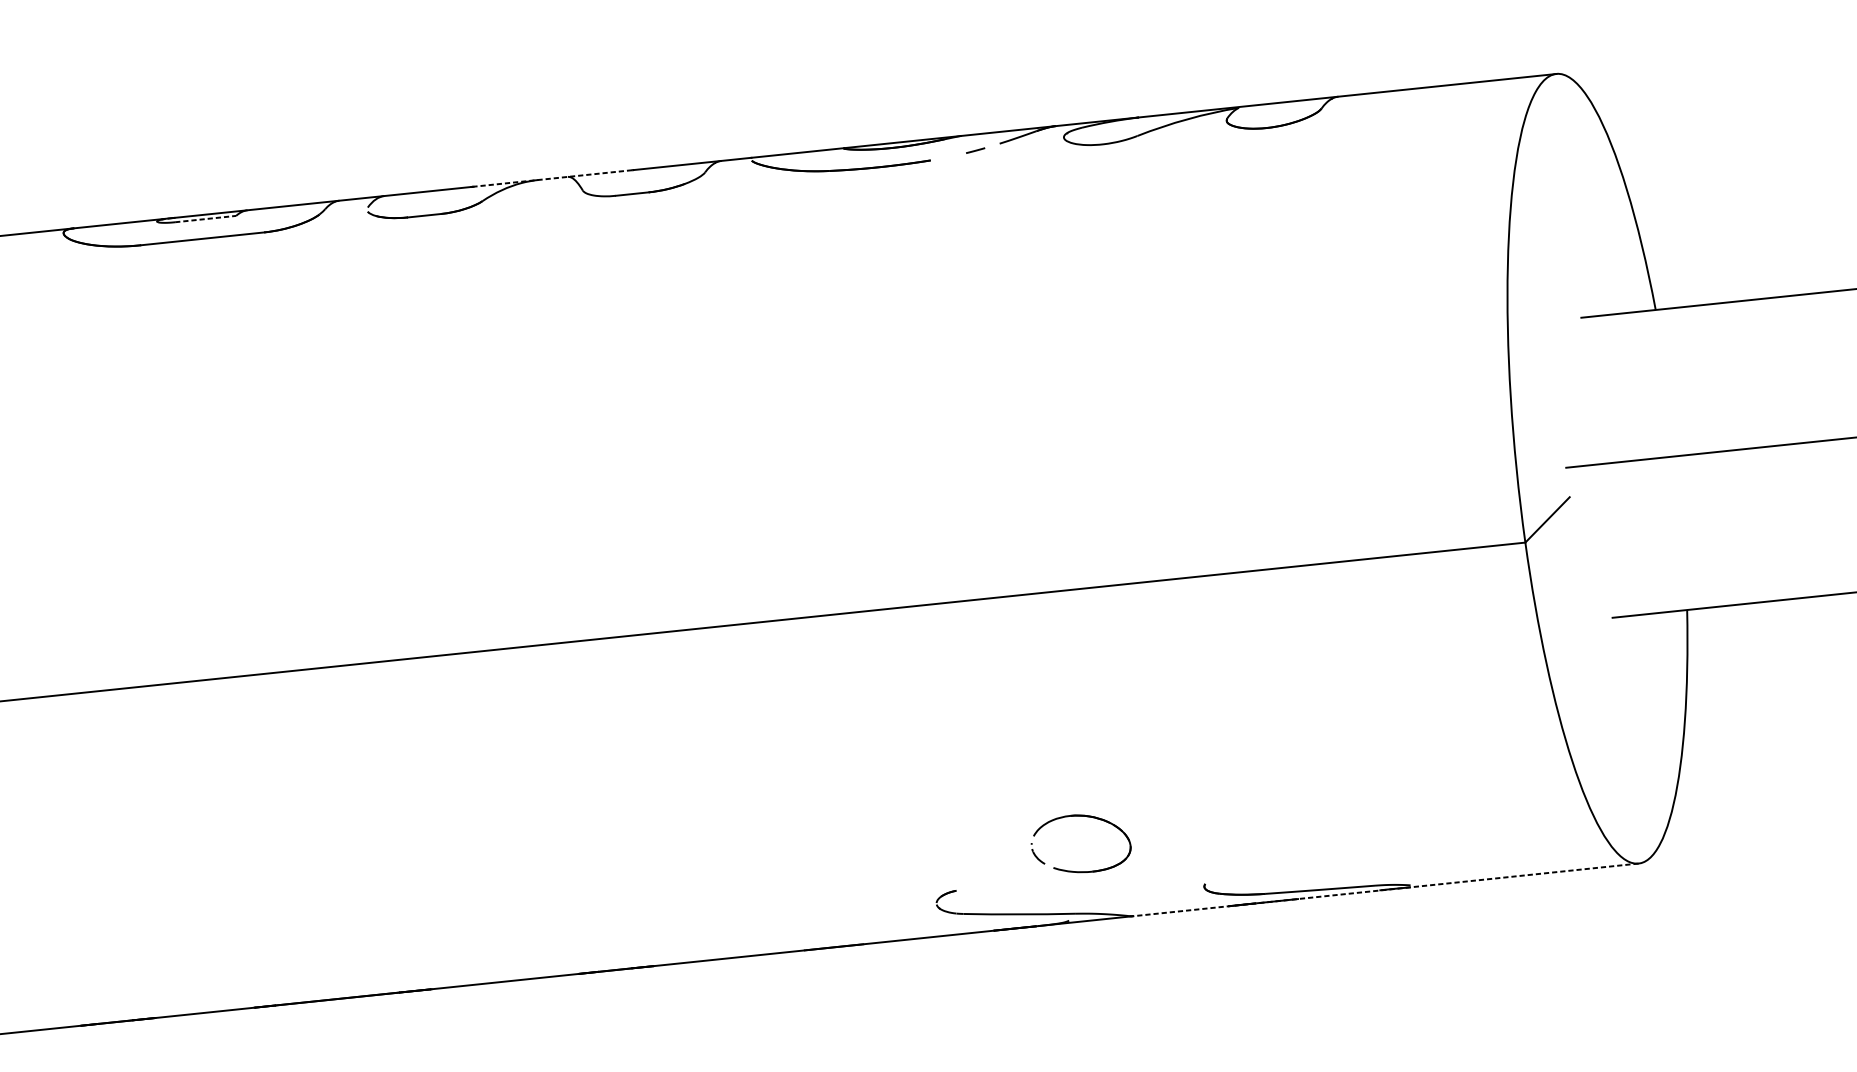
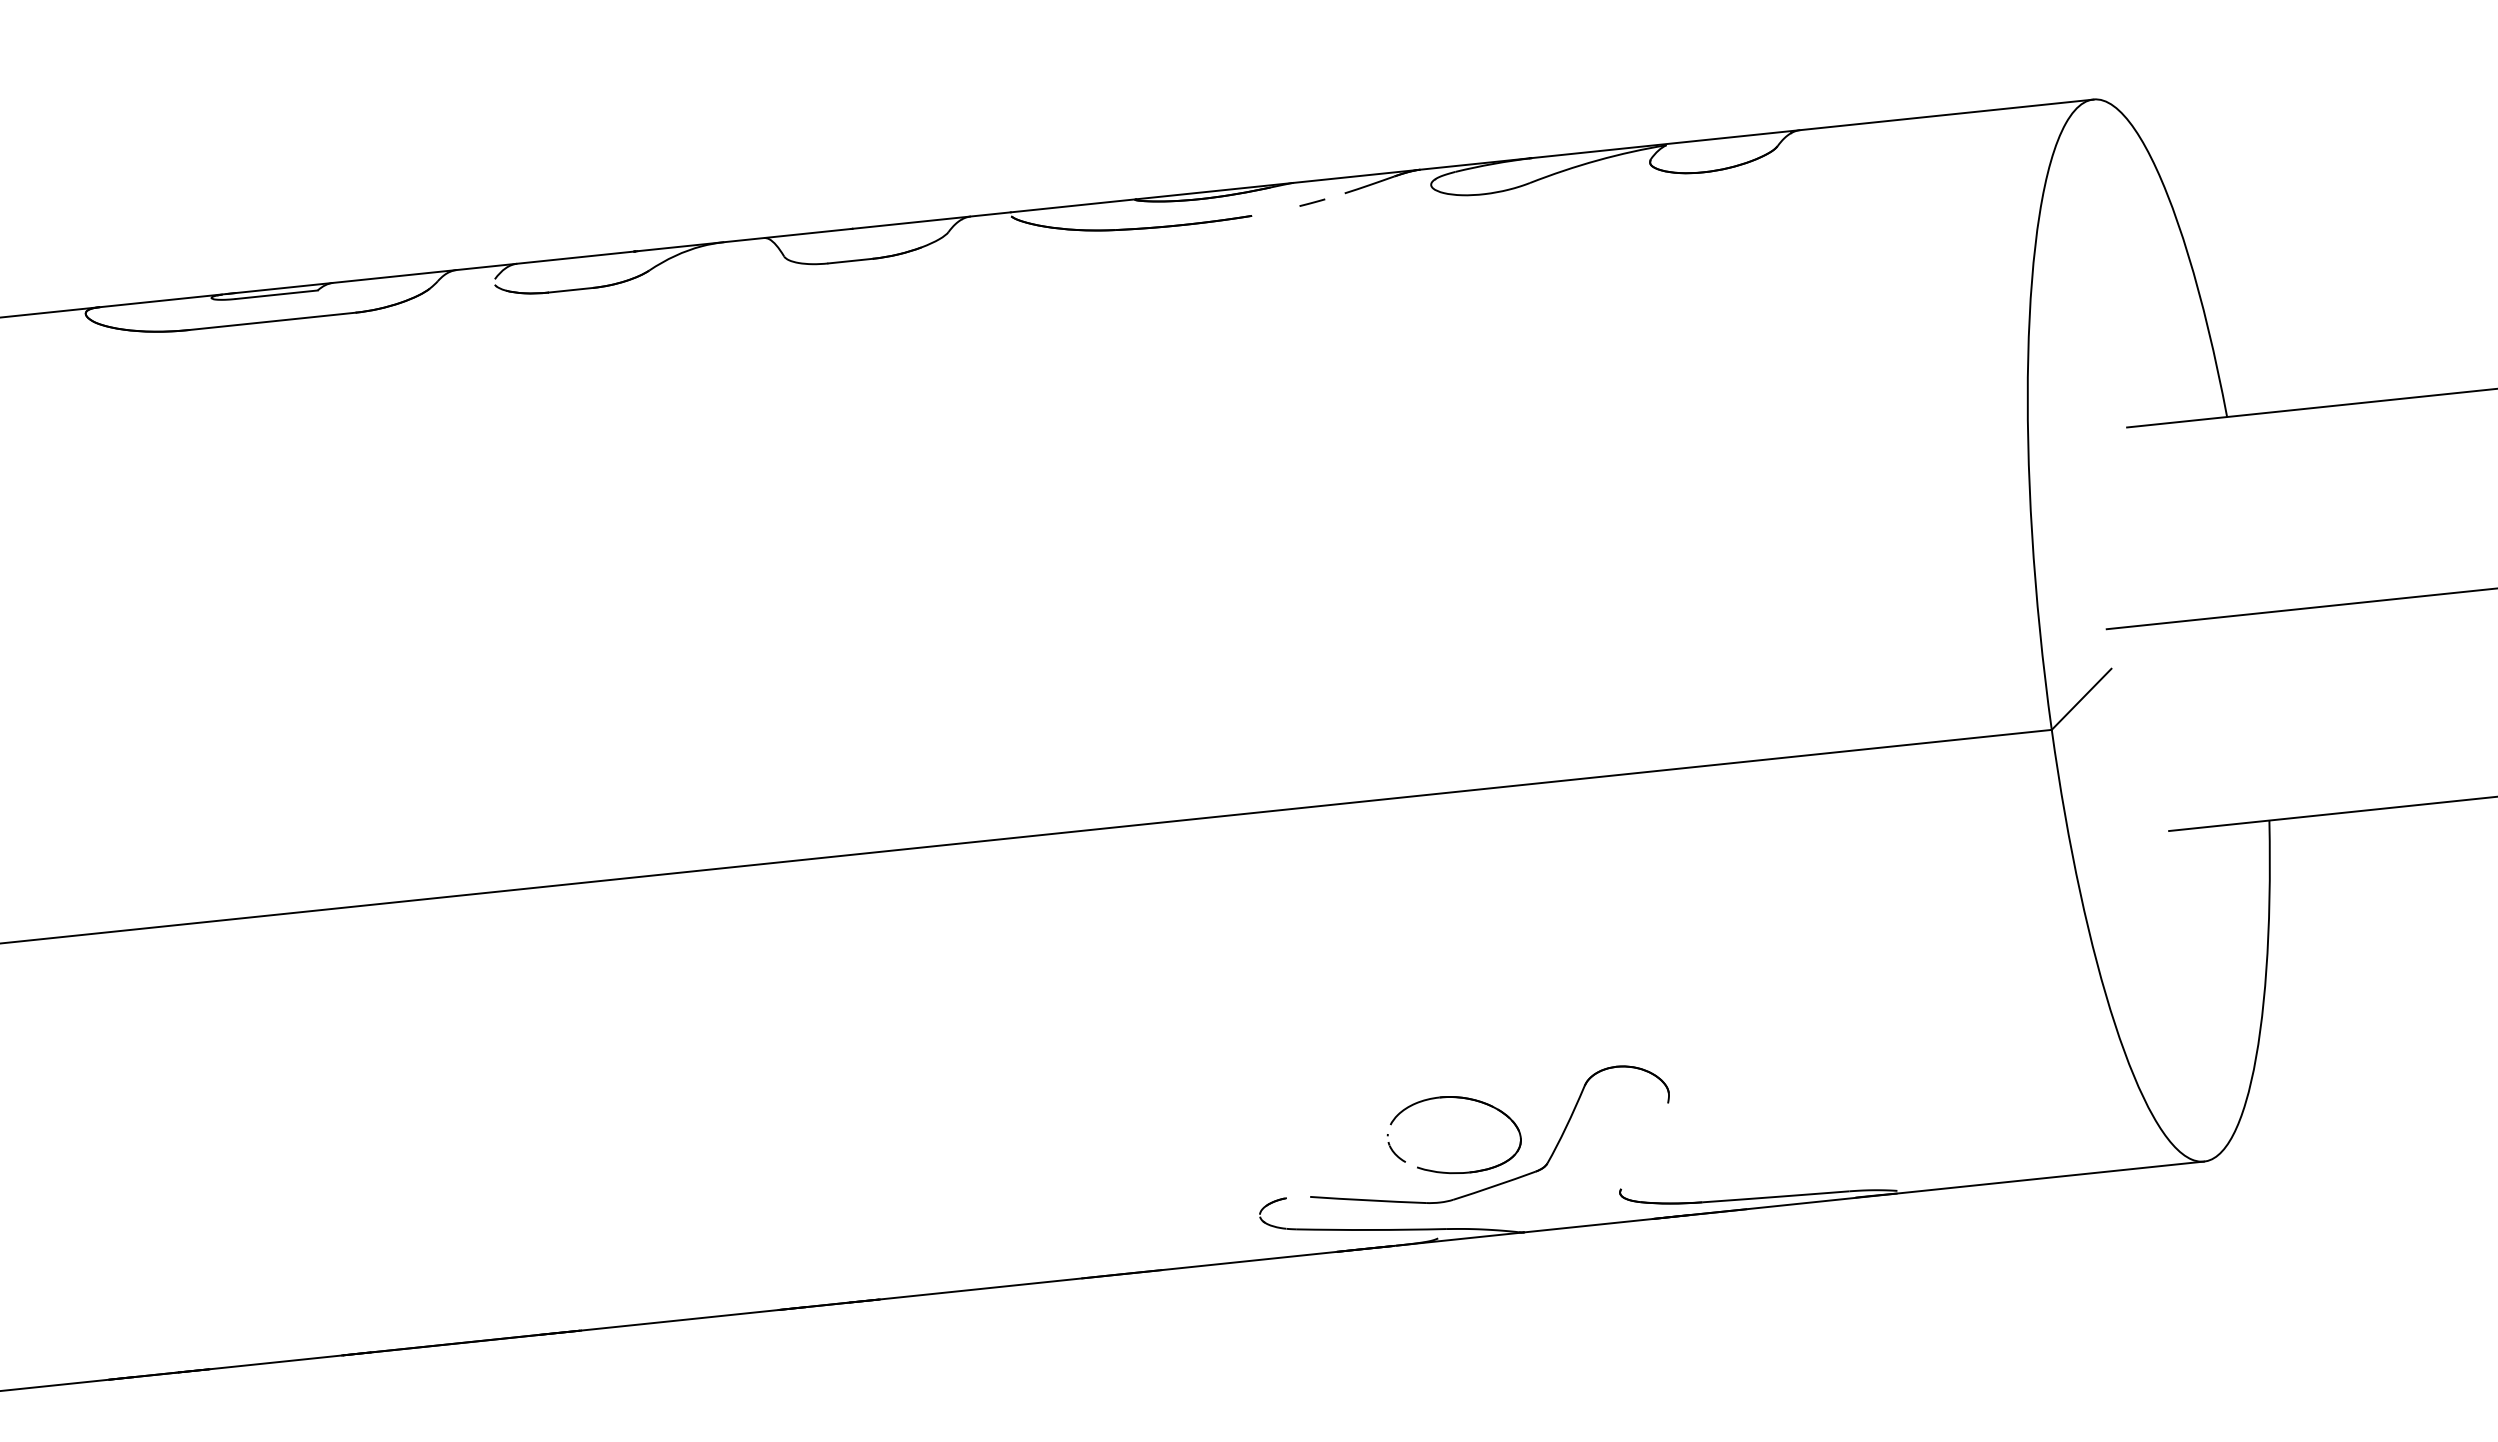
line: (553, 178) -> (744, 240), dashed -> solid
line: (206, 218) -> (277, 294), dashed -> solid
part: (1118, 878) -> (1504, 1181), added
line: (1386, 889) -> (1864, 1196), dashed -> solid

